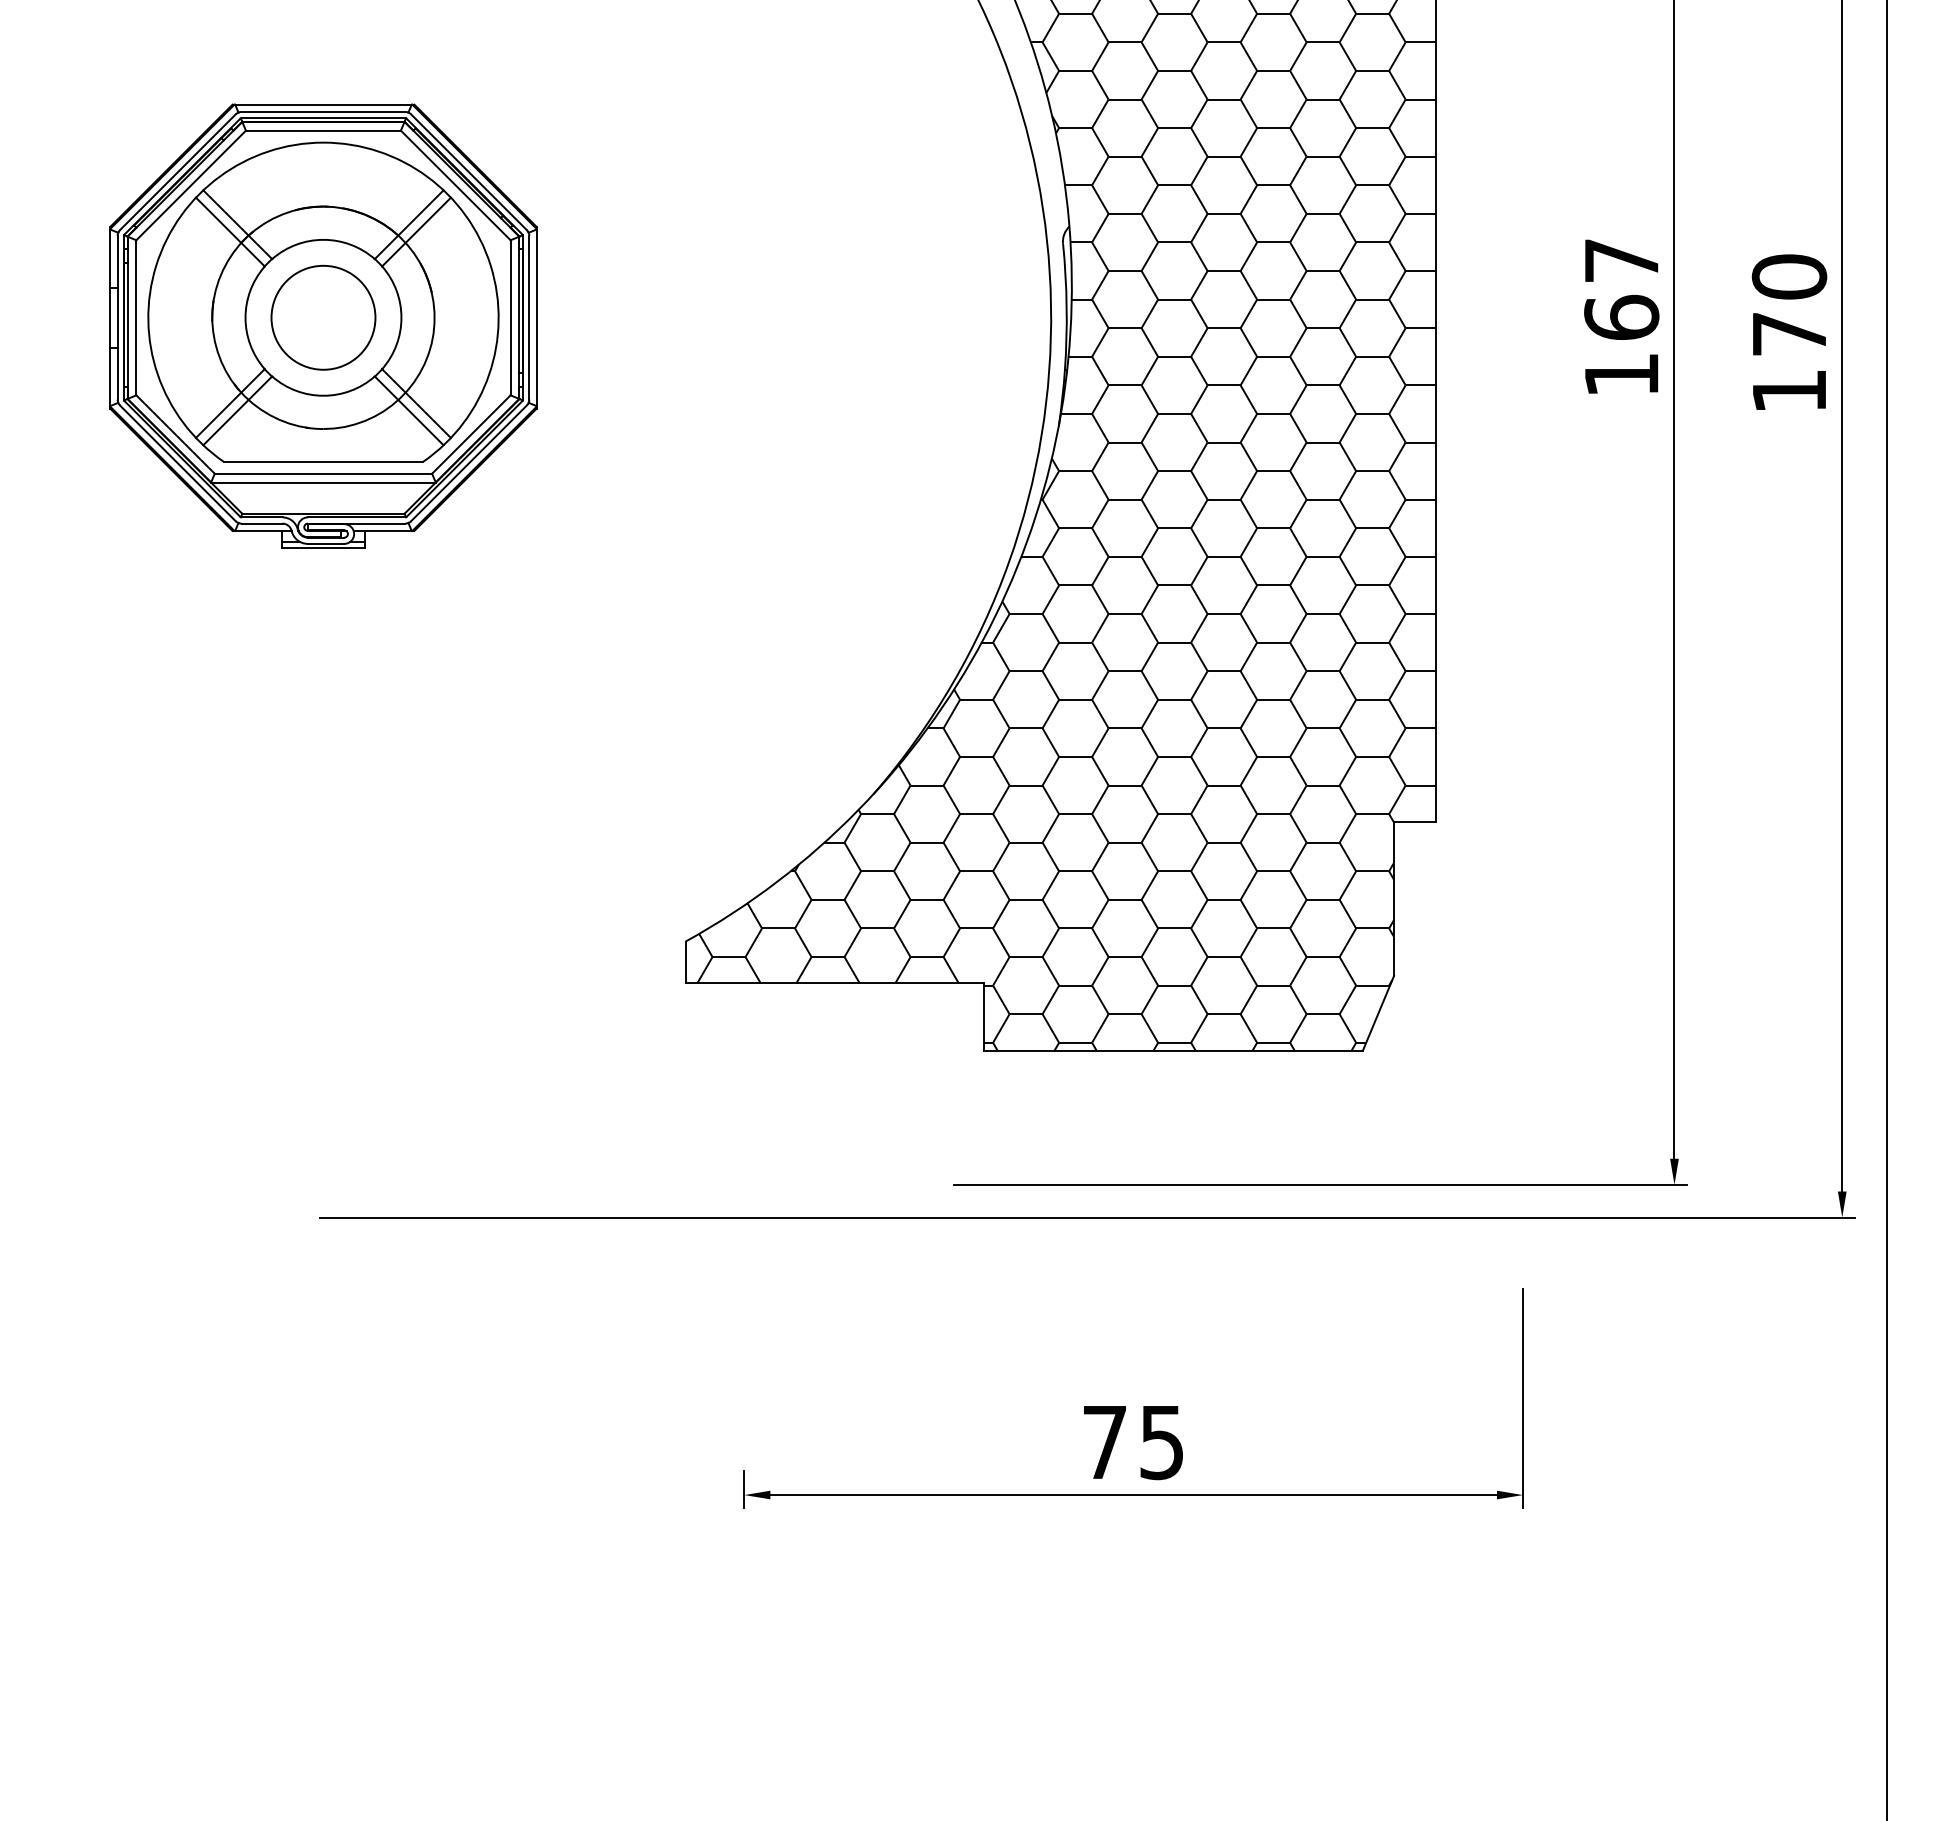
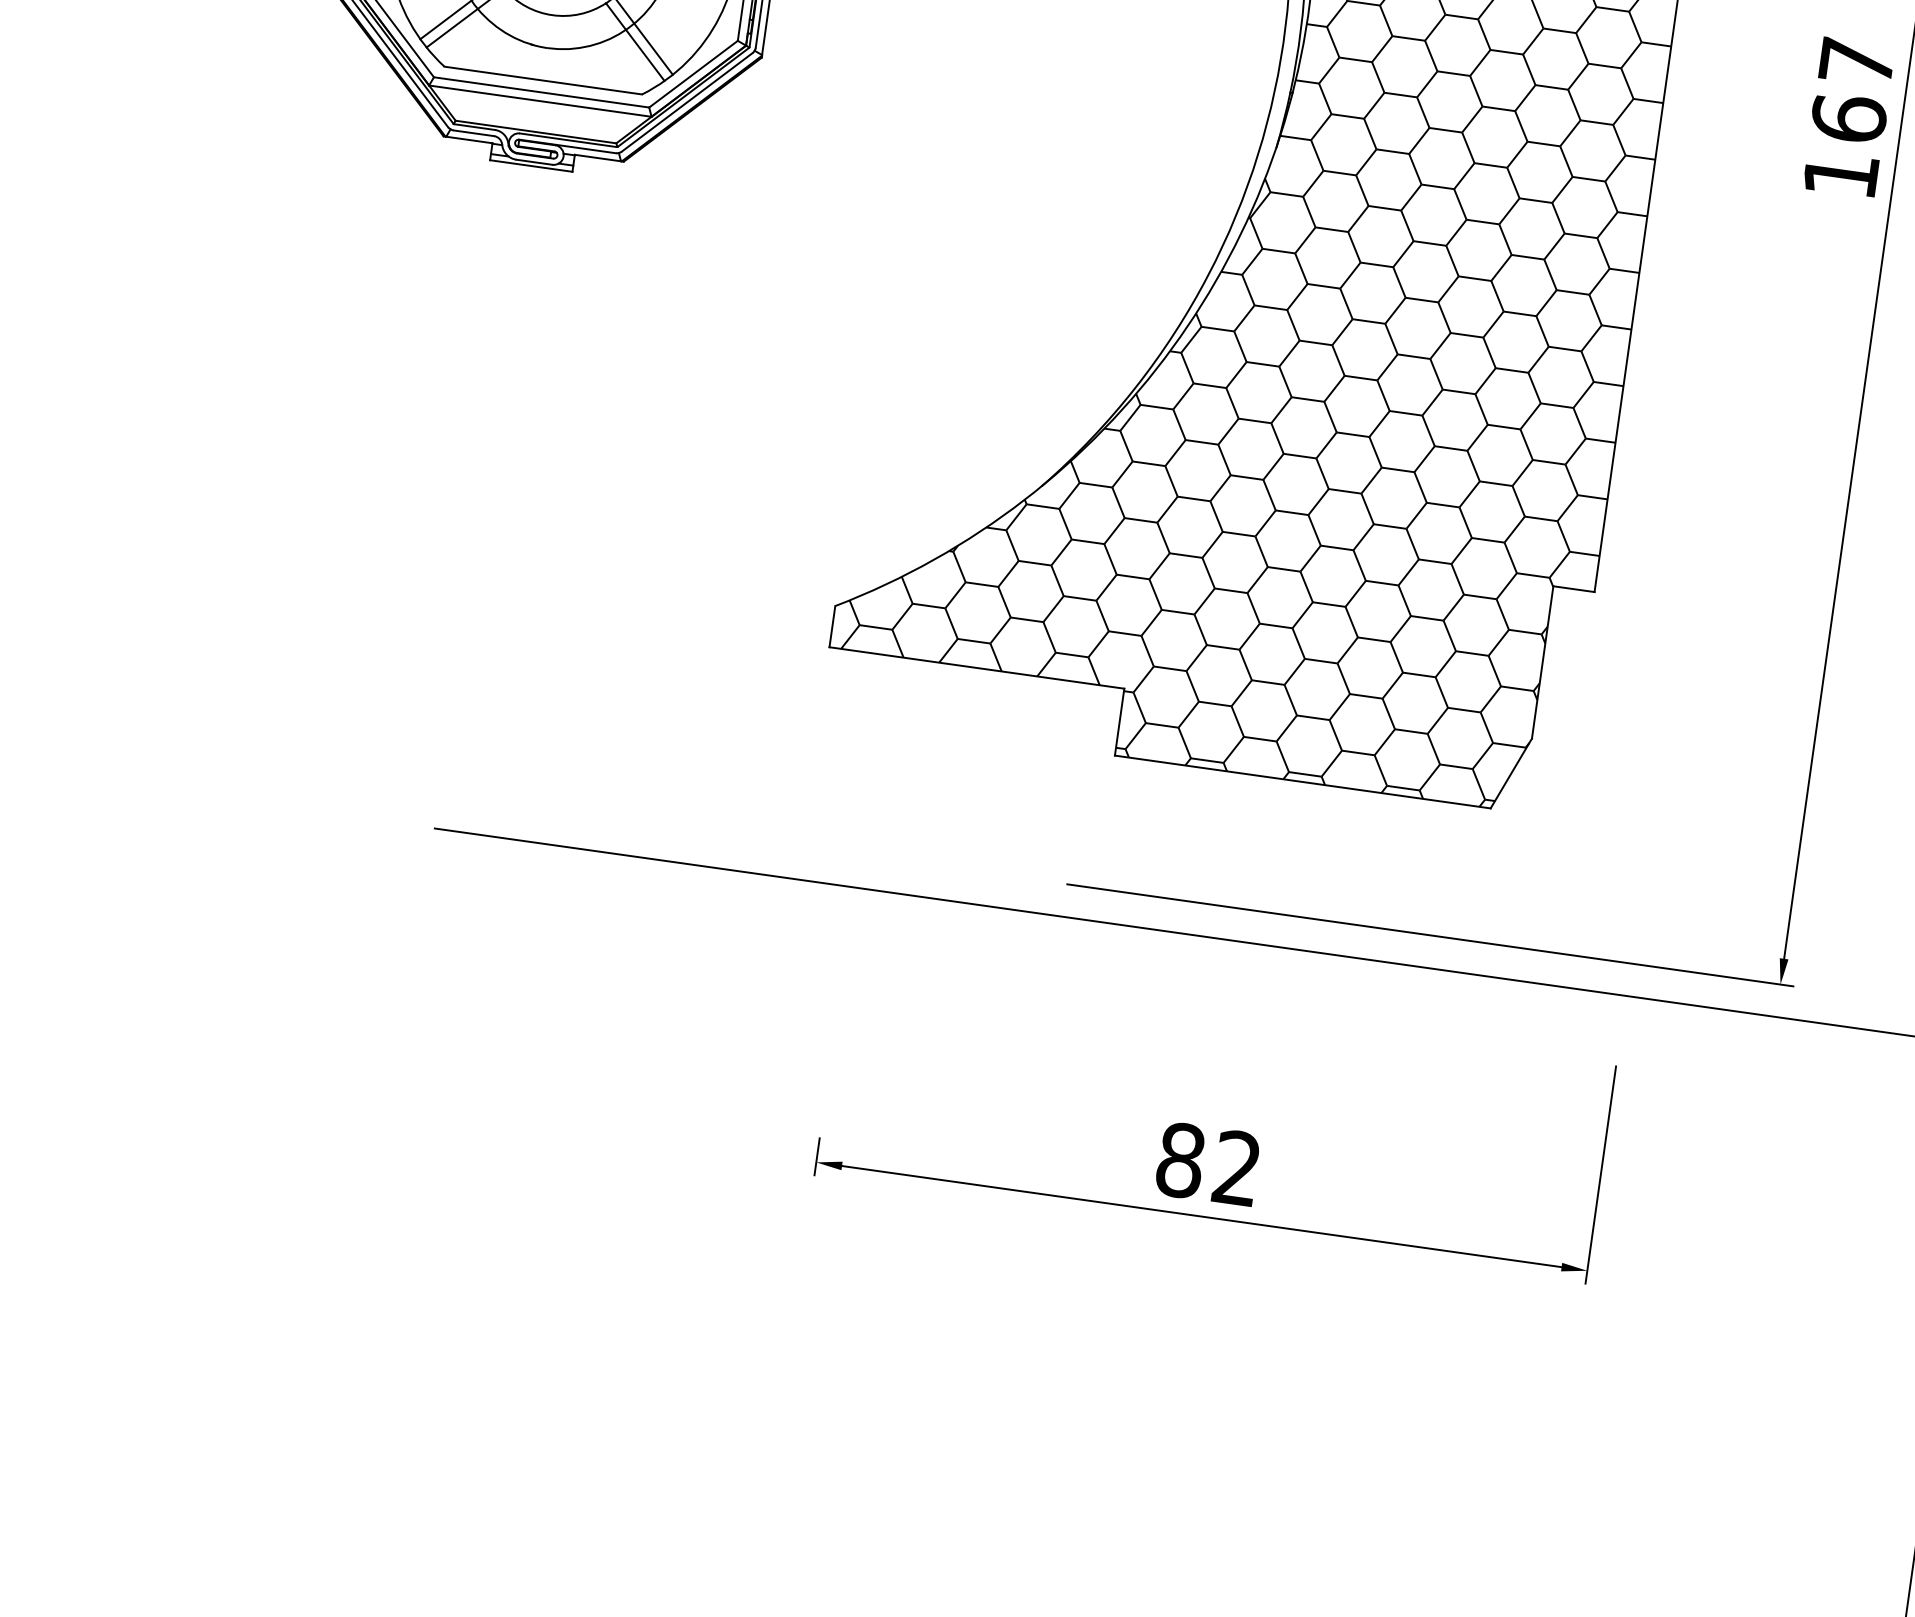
text: (1132, 1442) -> (1207, 1164), 75 -> 82

